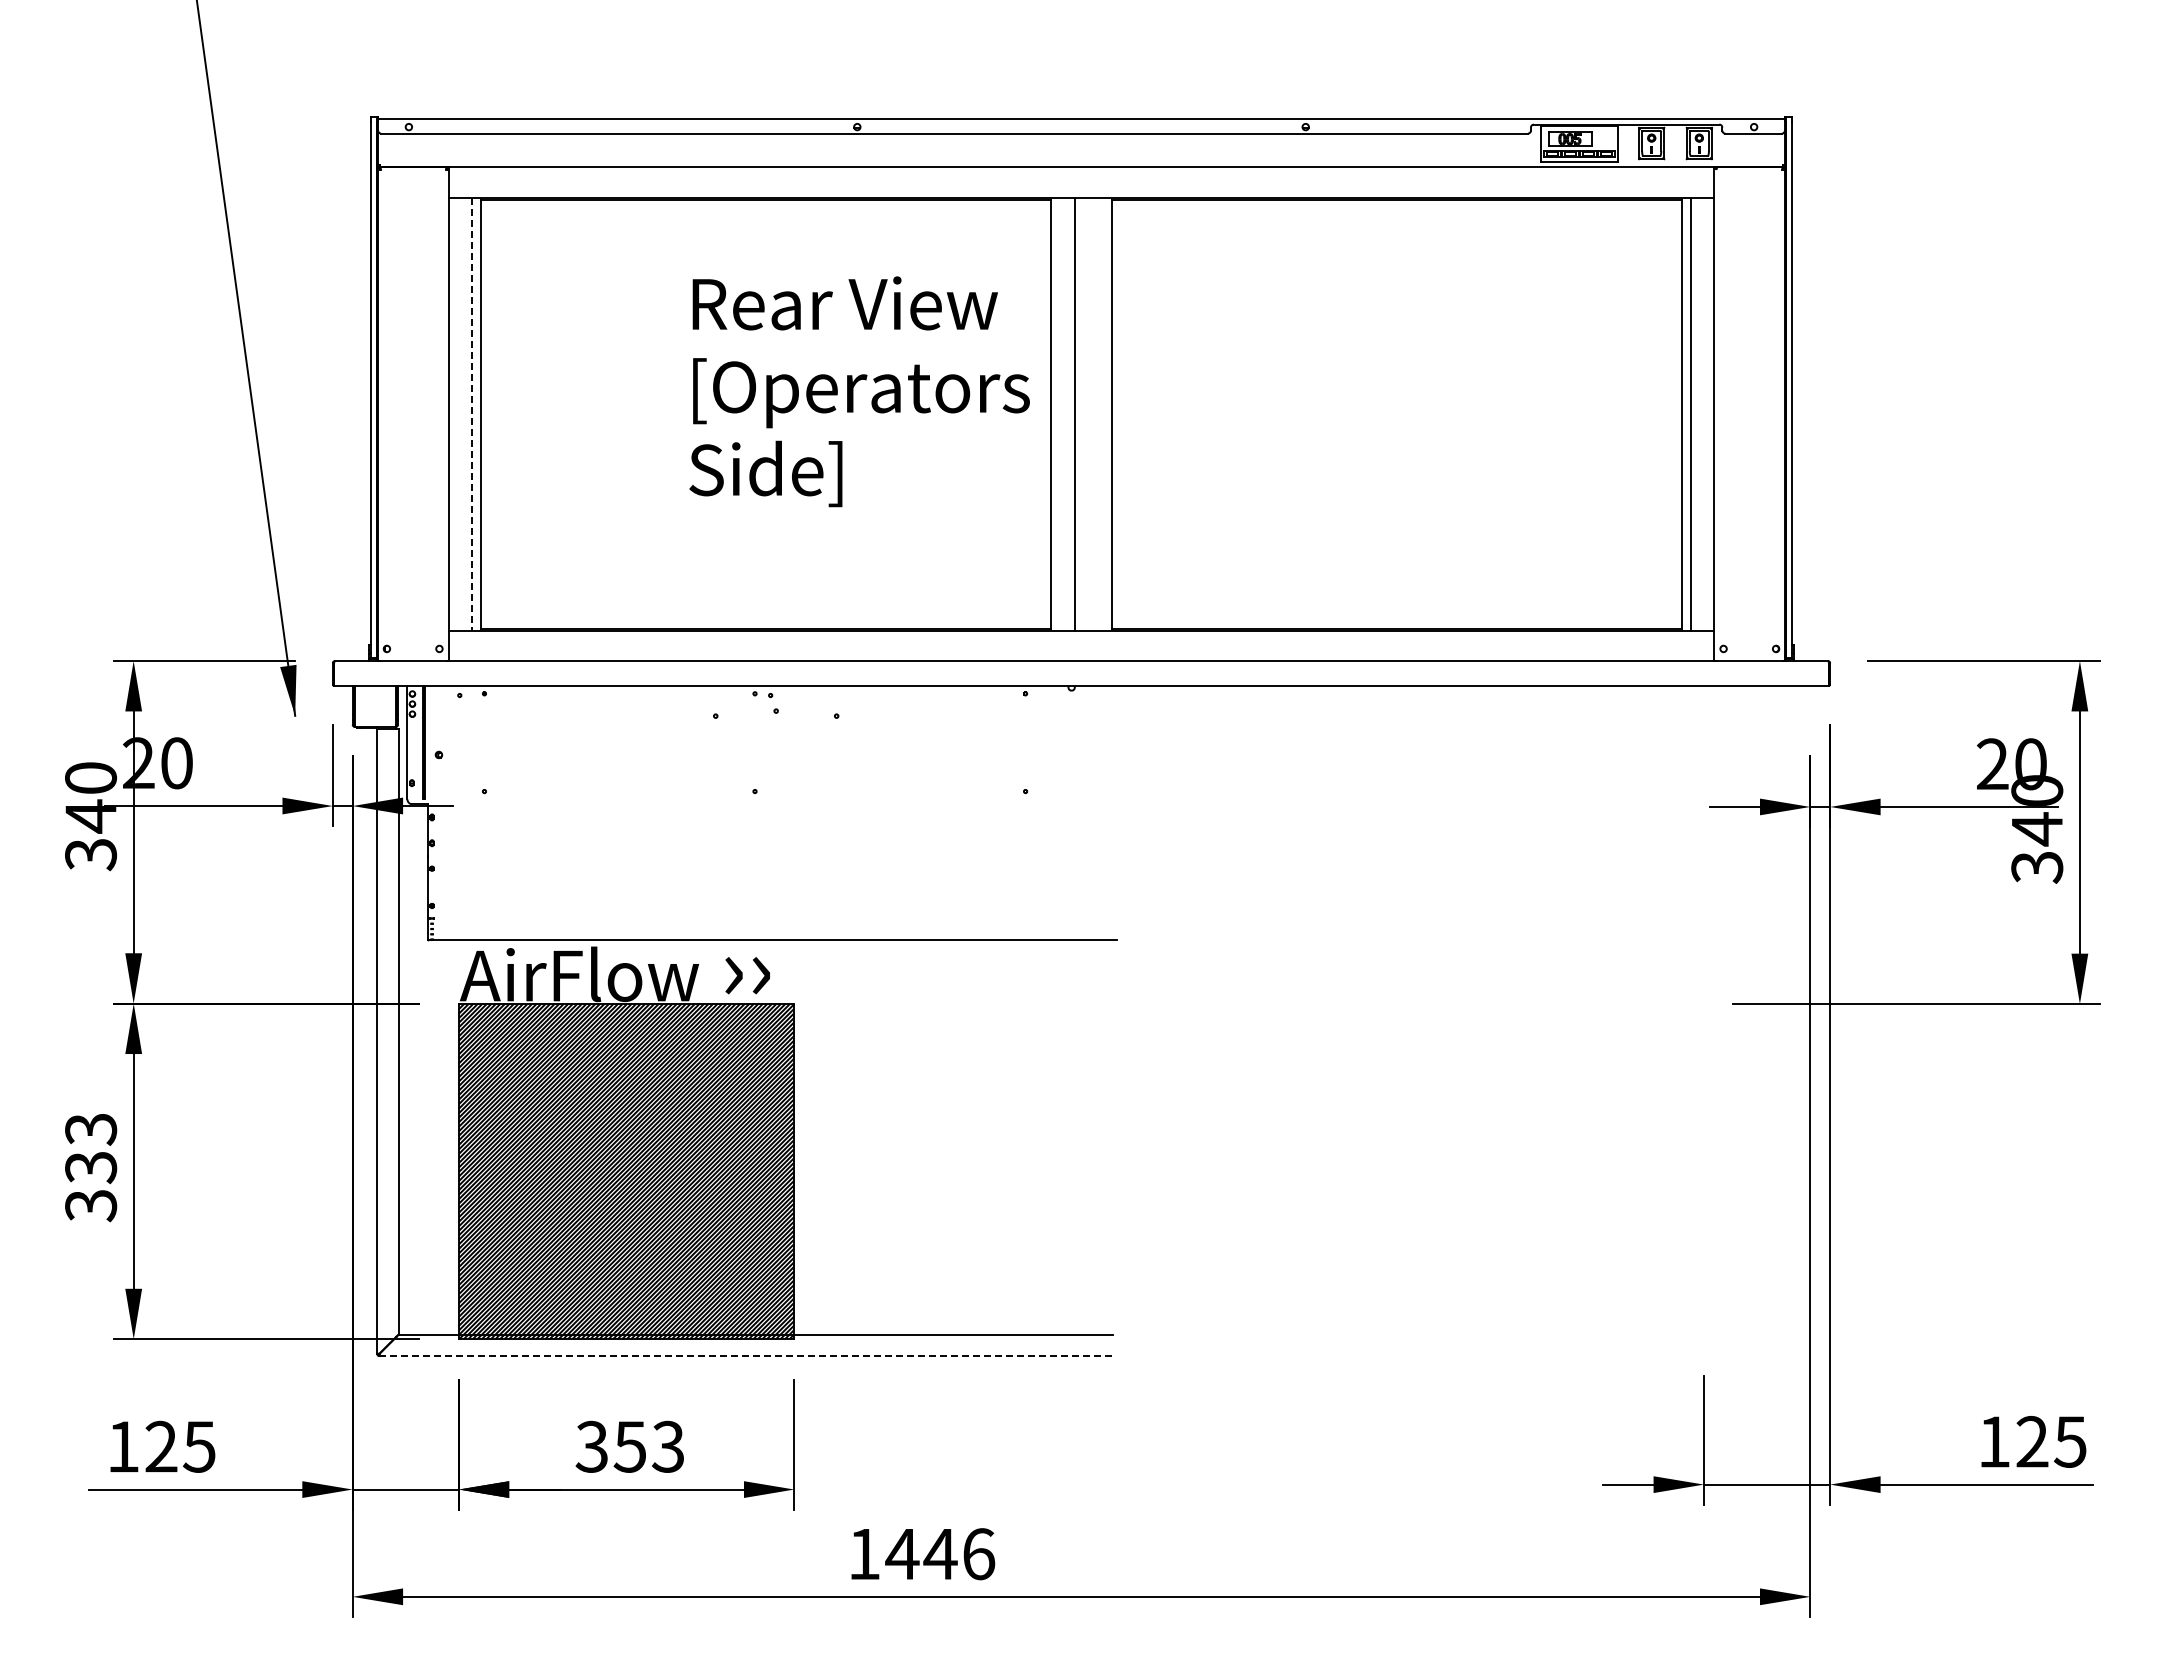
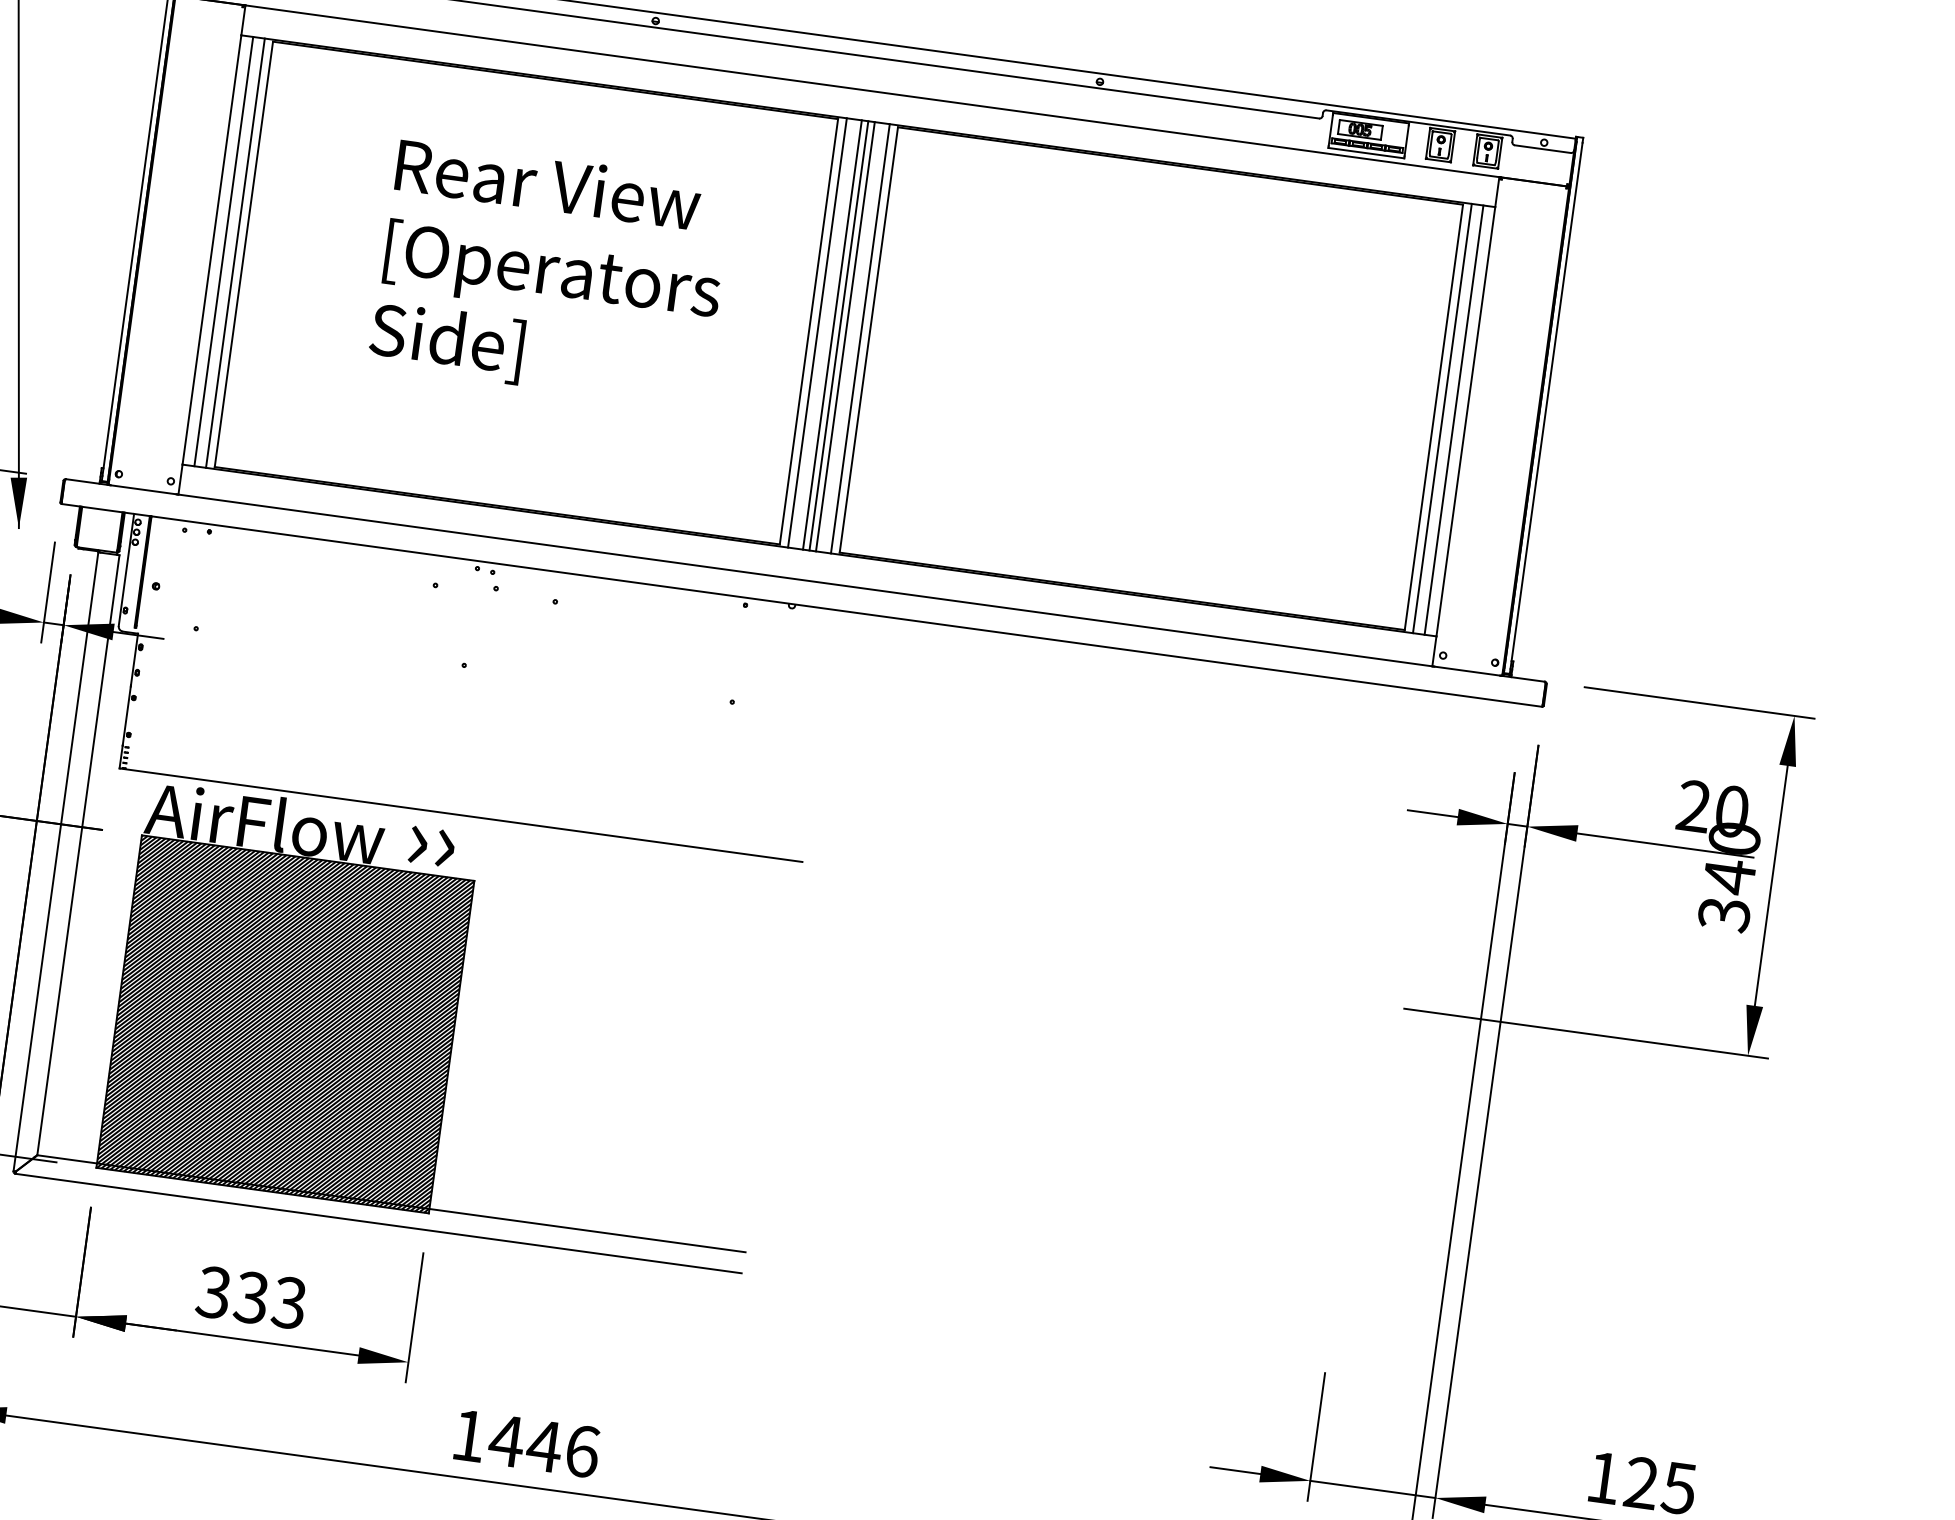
text: (859, 391) -> (550, 273), moved
line: (460, 413) -> (223, 250), added
line: (1059, 413) -> (817, 332), added
line: (1081, 413) -> (838, 335), added
line: (1088, 413) -> (845, 336), added
line: (1103, 413) -> (860, 338), added
line: (1702, 413) -> (1454, 419), added
line: (472, 414) -> (235, 253), dashed -> solid
line: (745, 1356) -> (378, 1223), dashed -> solid
text: (629, 1446) -> (250, 1297), 353 -> 333

